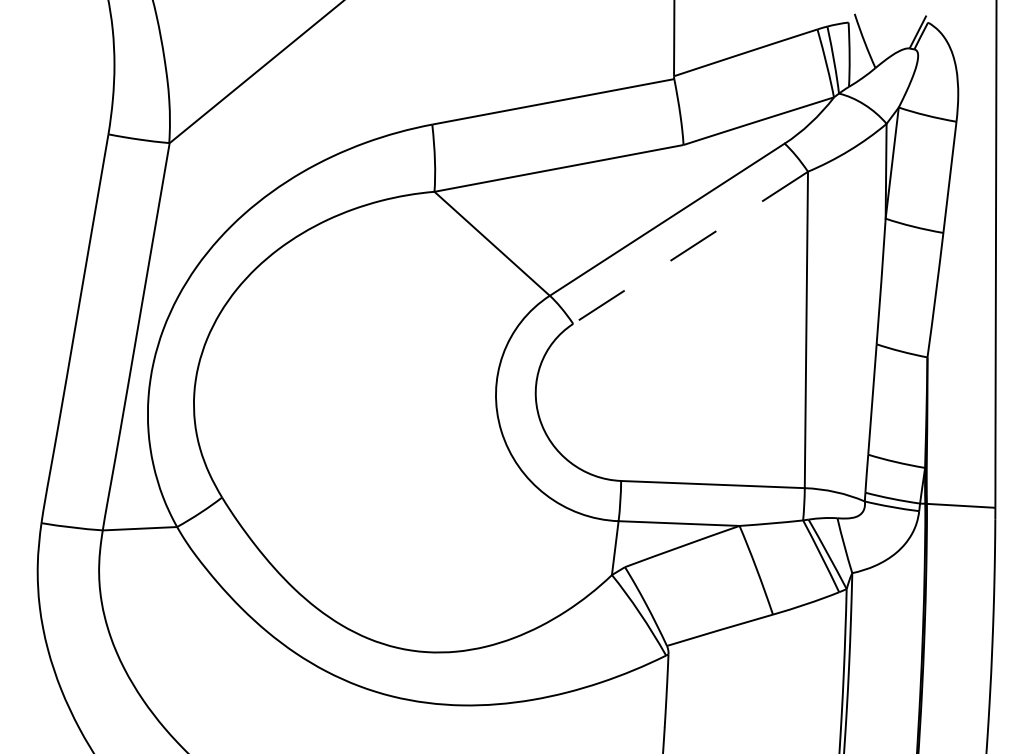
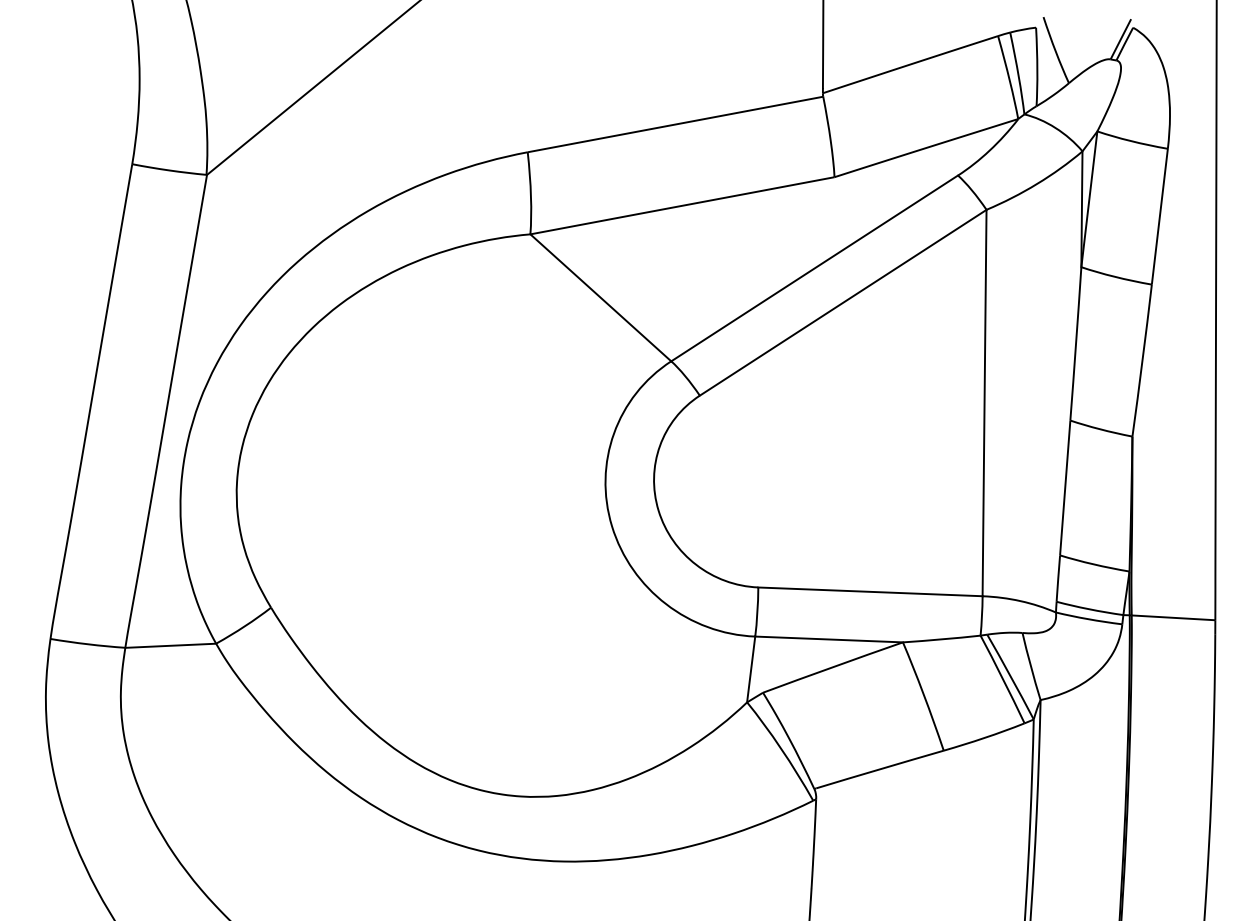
line: (690, 247) -> (843, 302), dashed -> solid

